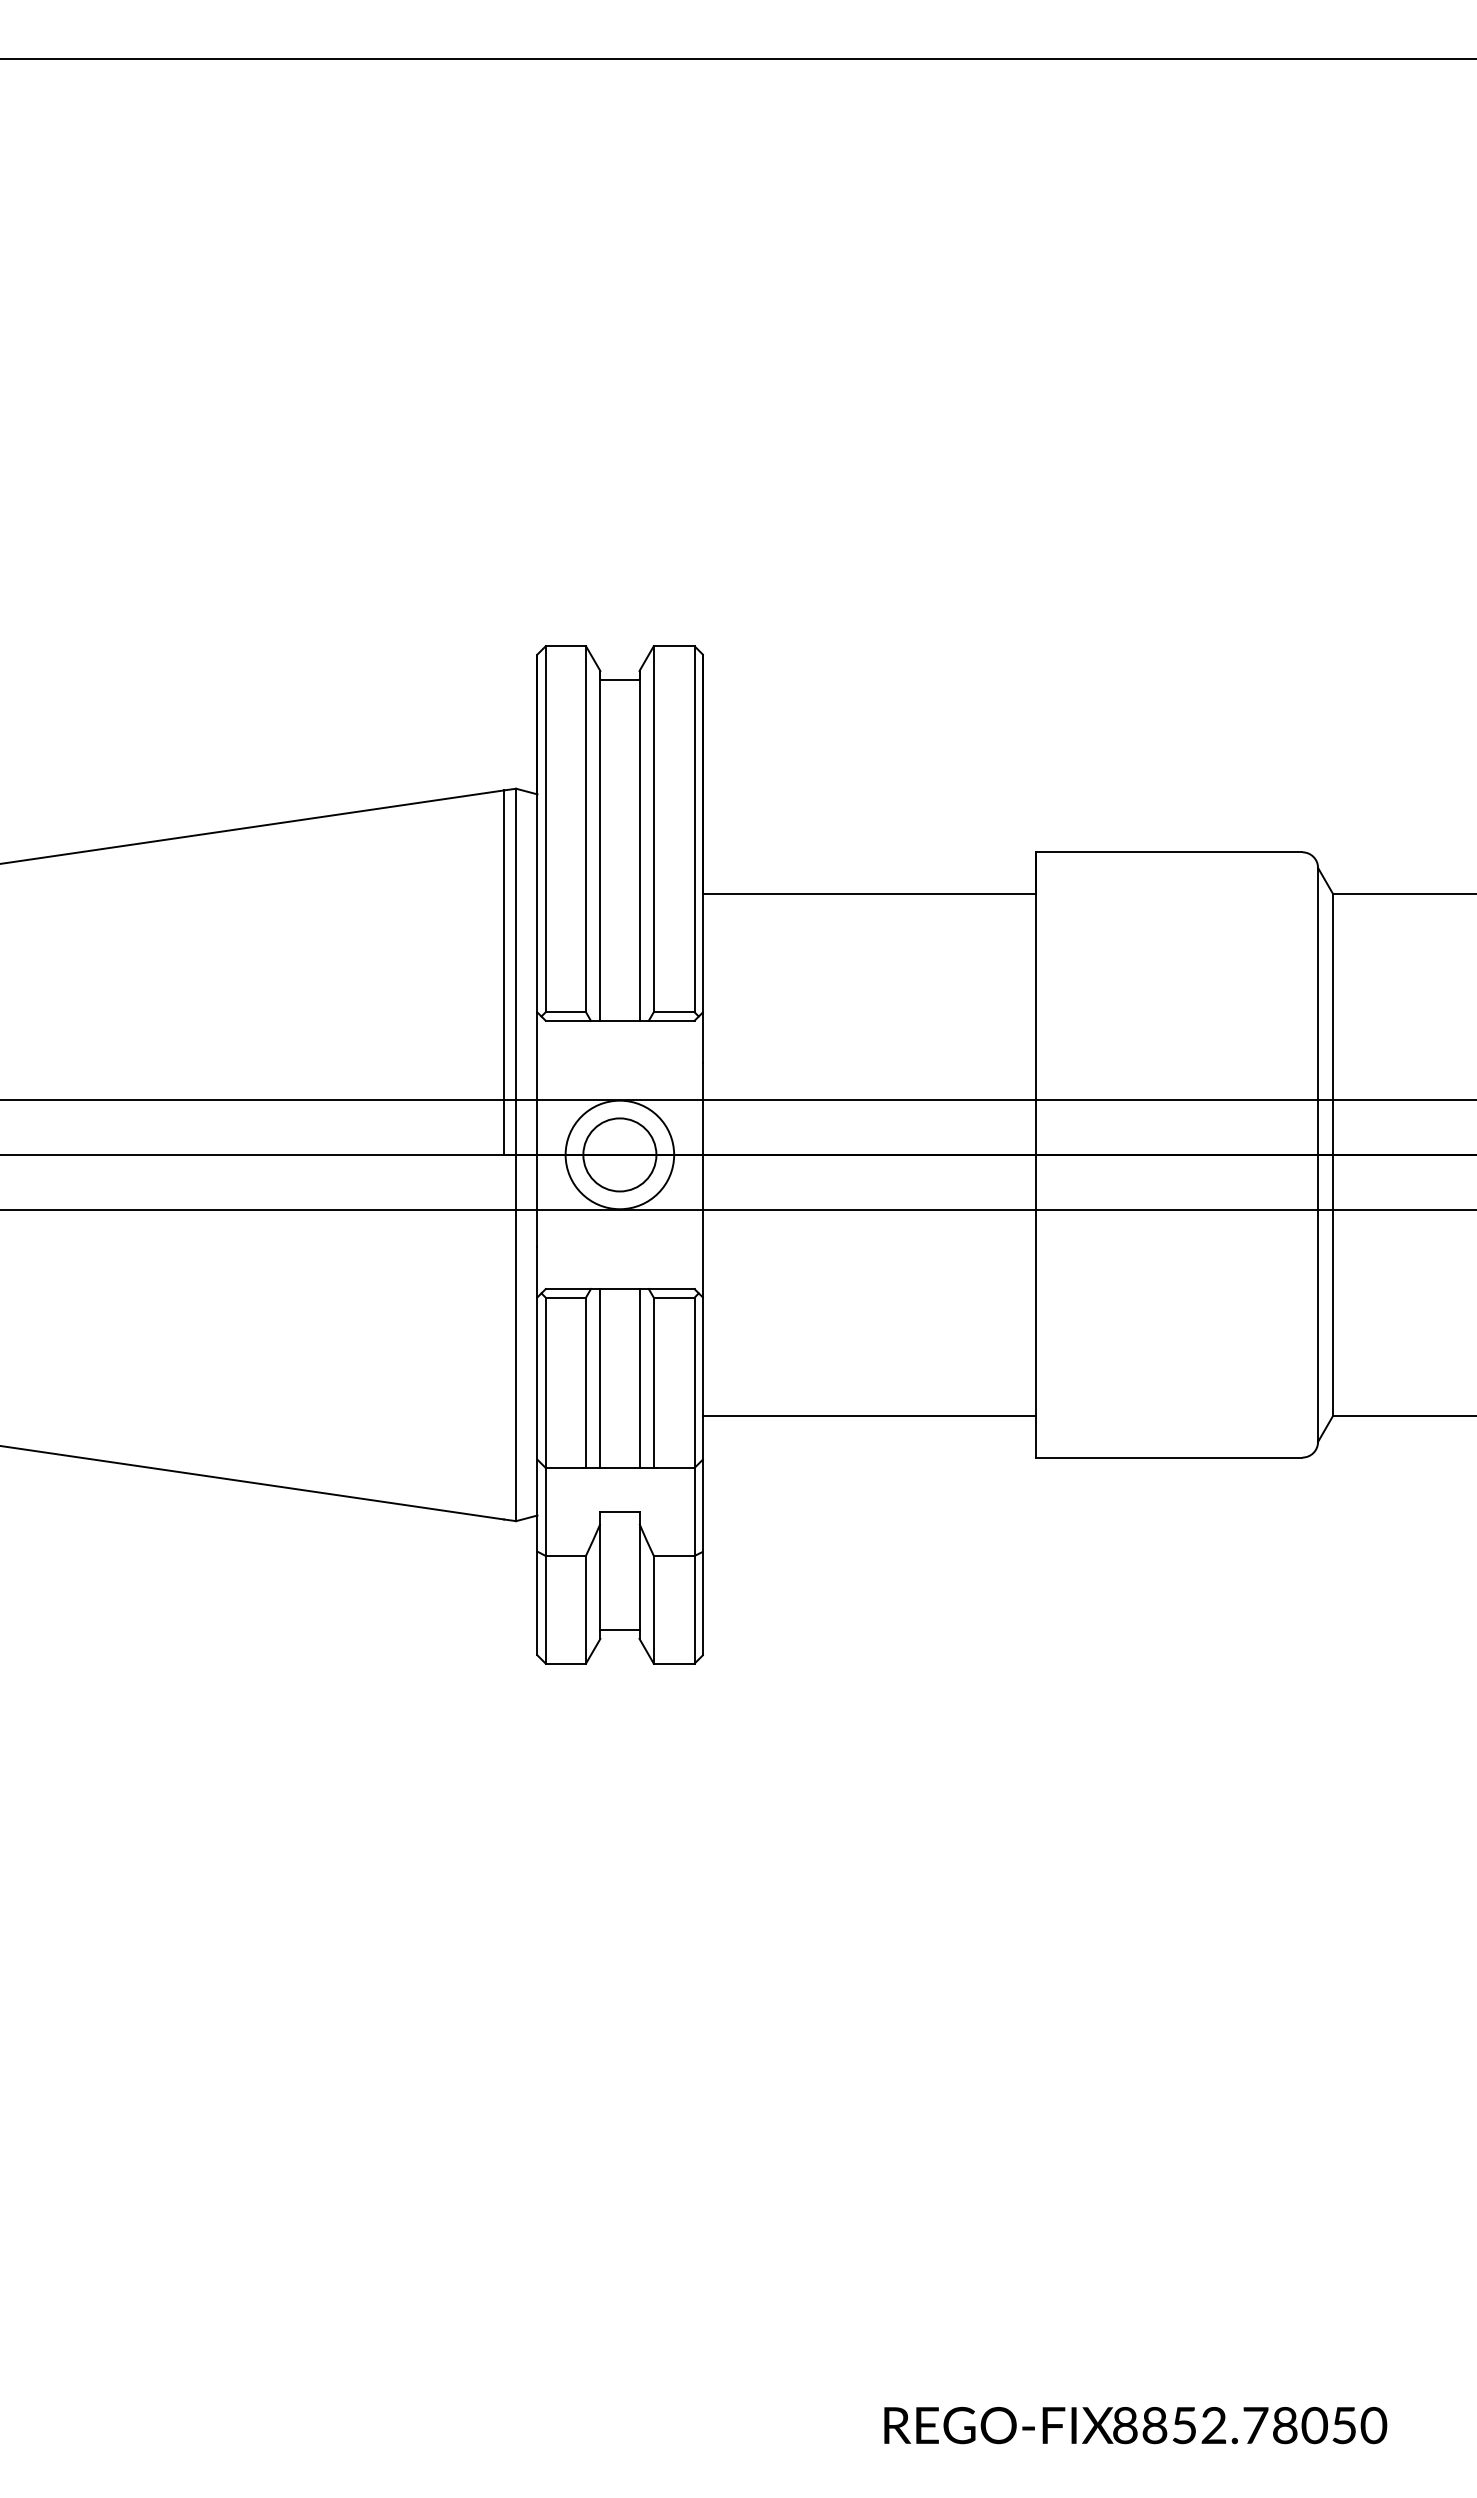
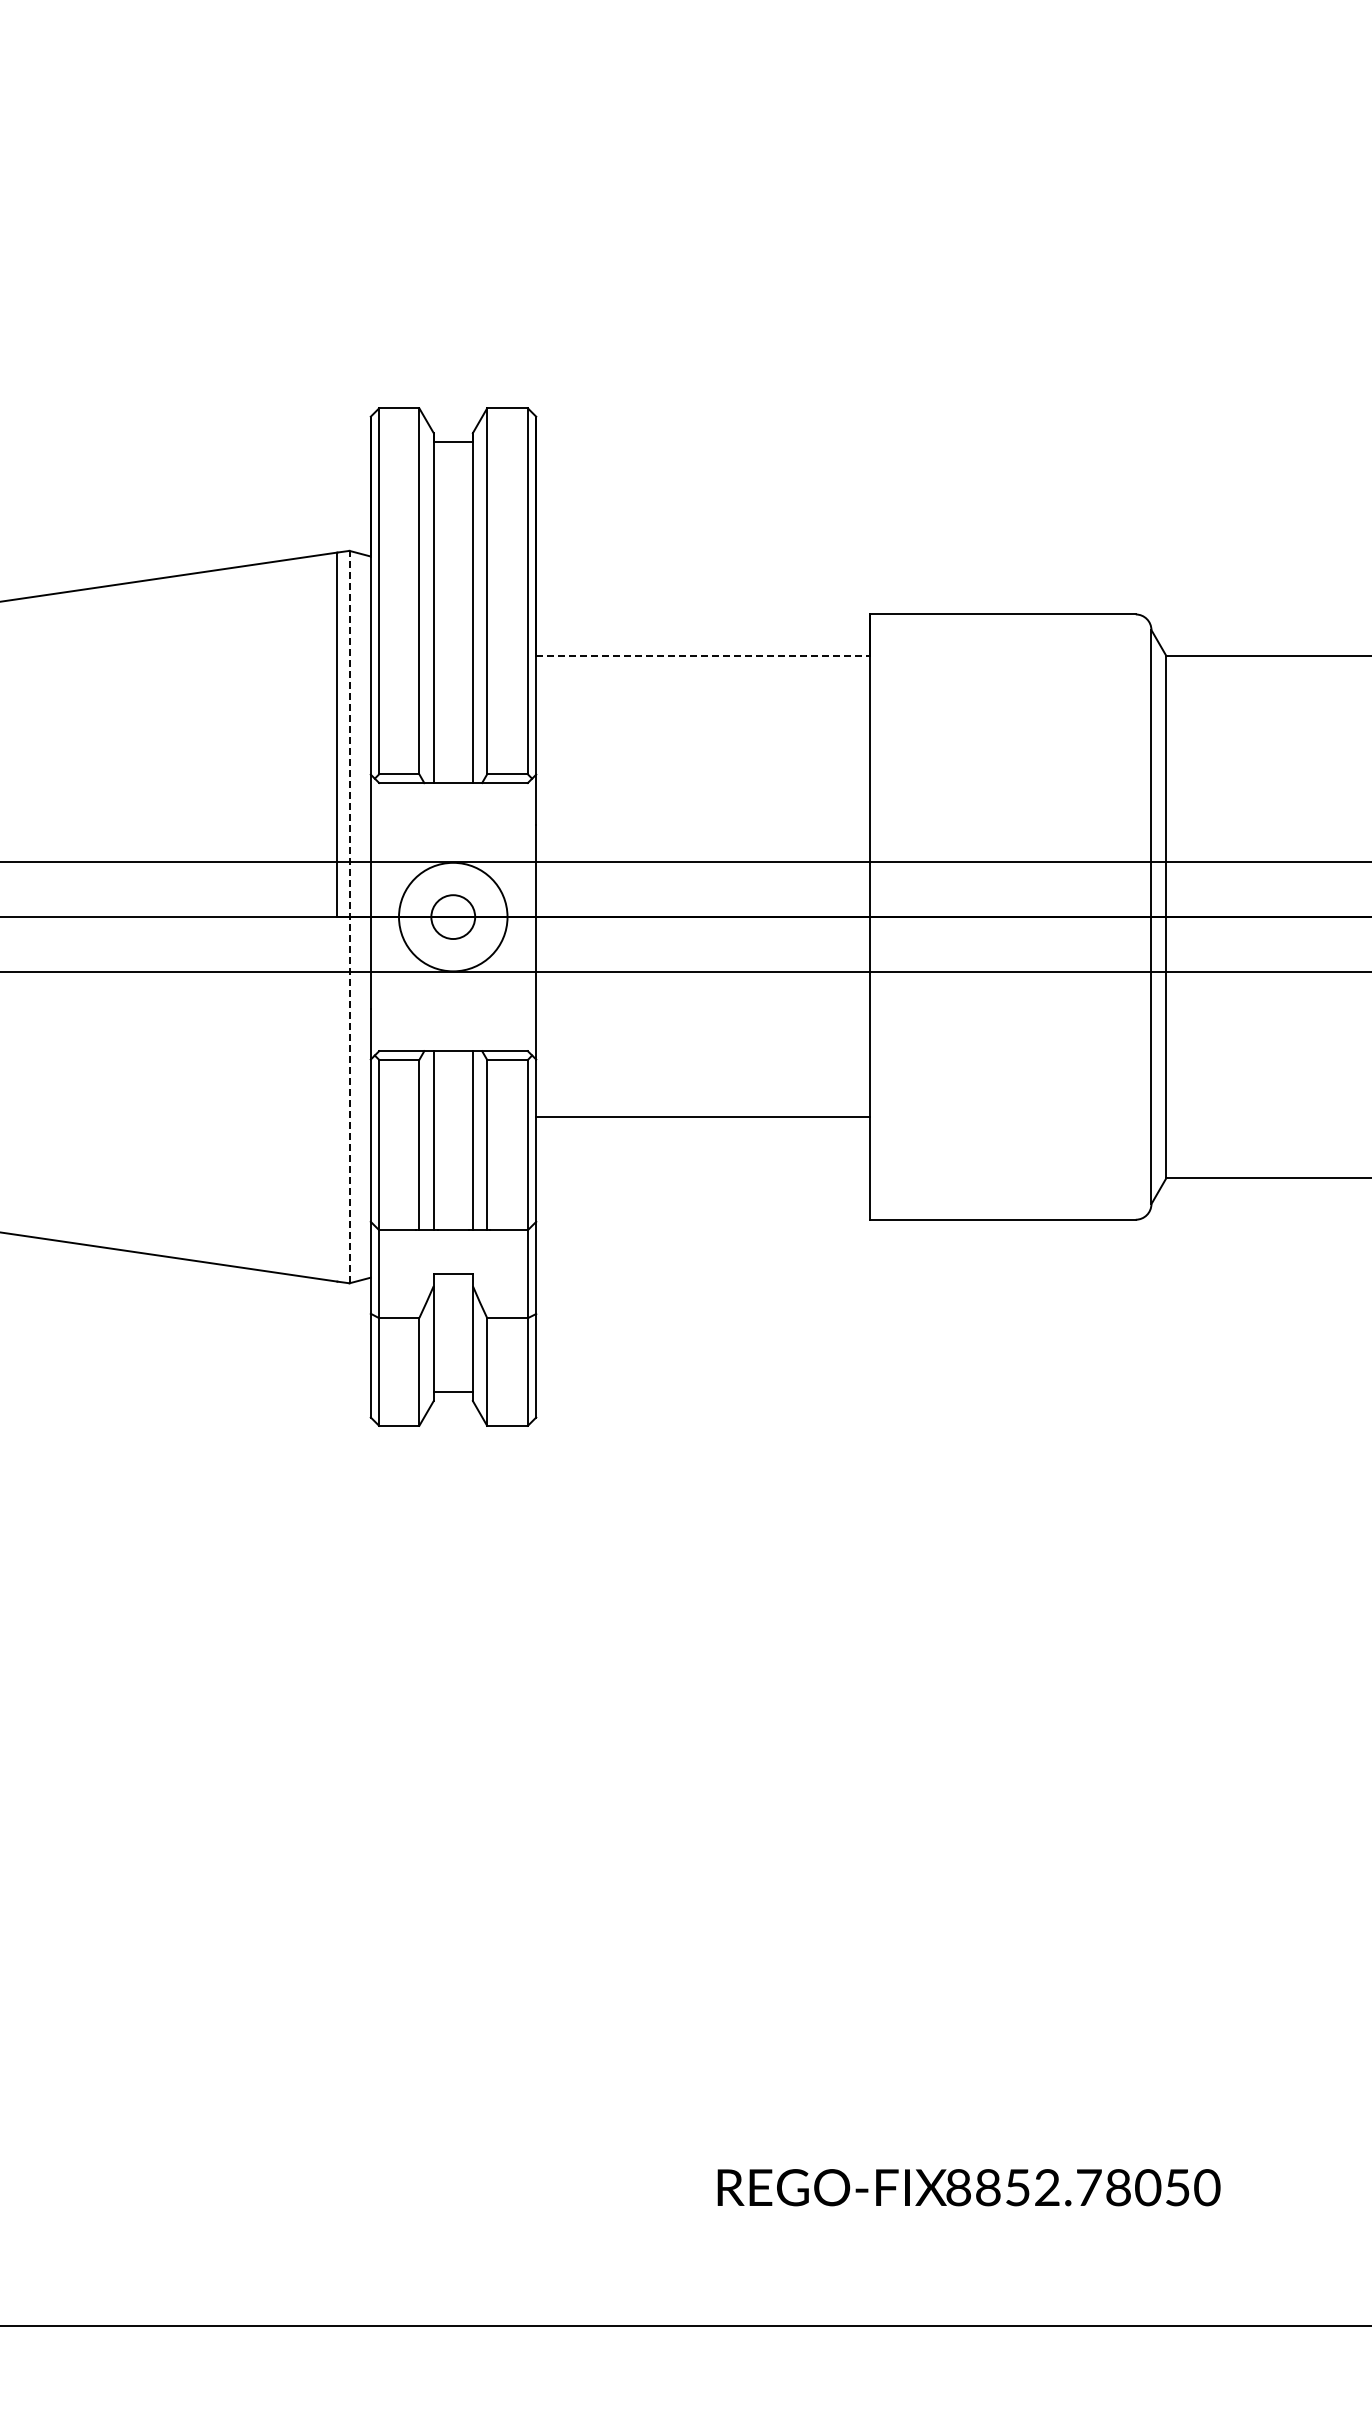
line: (869, 894) -> (702, 656), solid -> dashed
line: (516, 1154) -> (349, 916), solid -> dashed
circle: (619, 1154) -> (452, 916), size x0.6
line: (869, 1415) -> (702, 1116), moved

